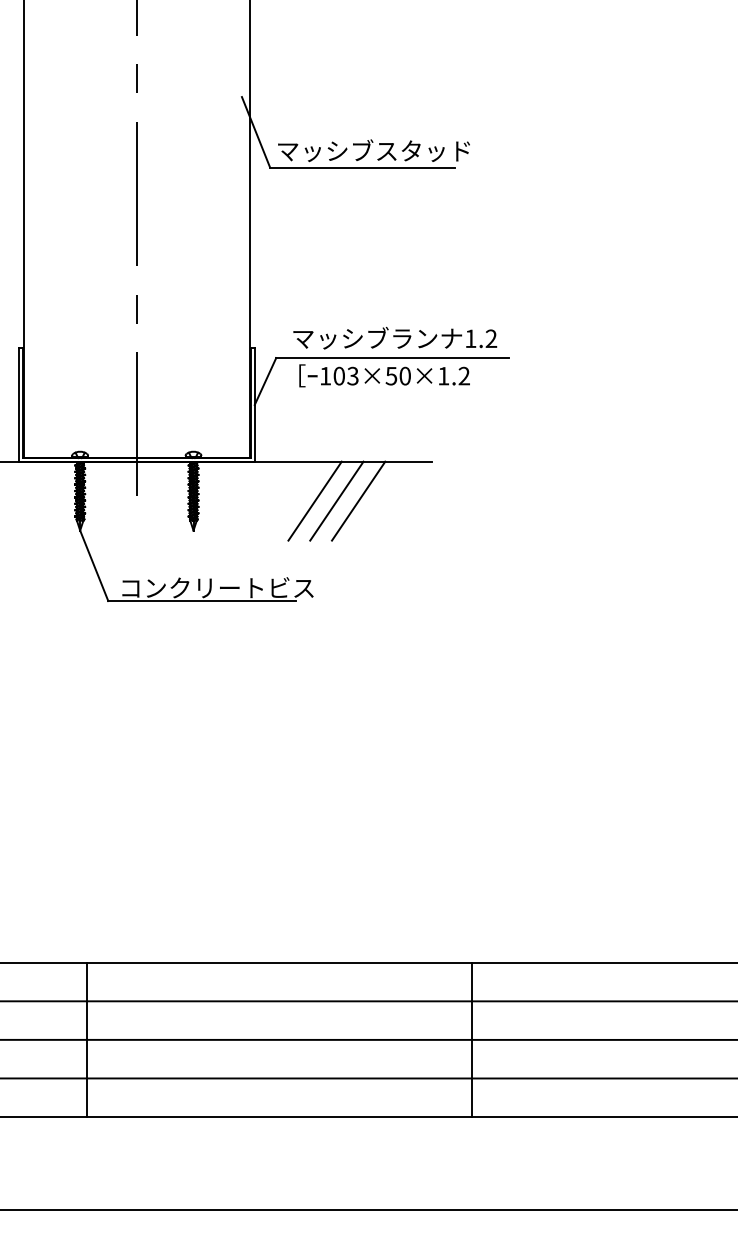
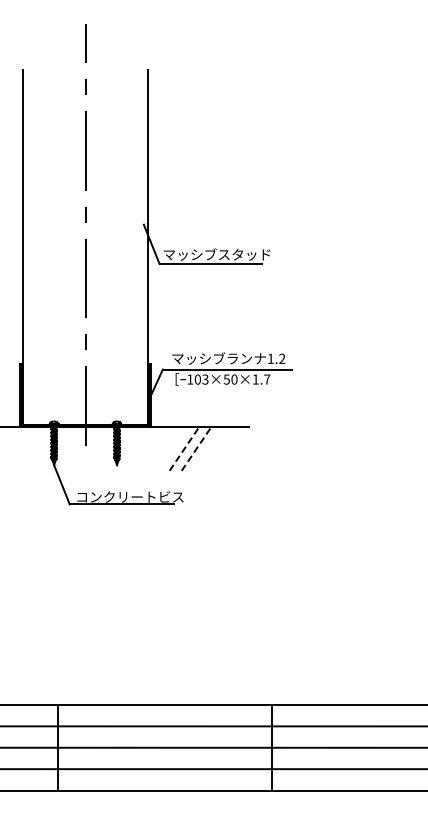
text: (464, 376) -> (267, 379), 103×50×1.2 -> 103×50×1.7
line: (315, 500) -> (184, 448), solid -> dashed
line: (336, 500) -> (196, 448), solid -> dashed
line: (358, 500) -> (208, 448), removed

